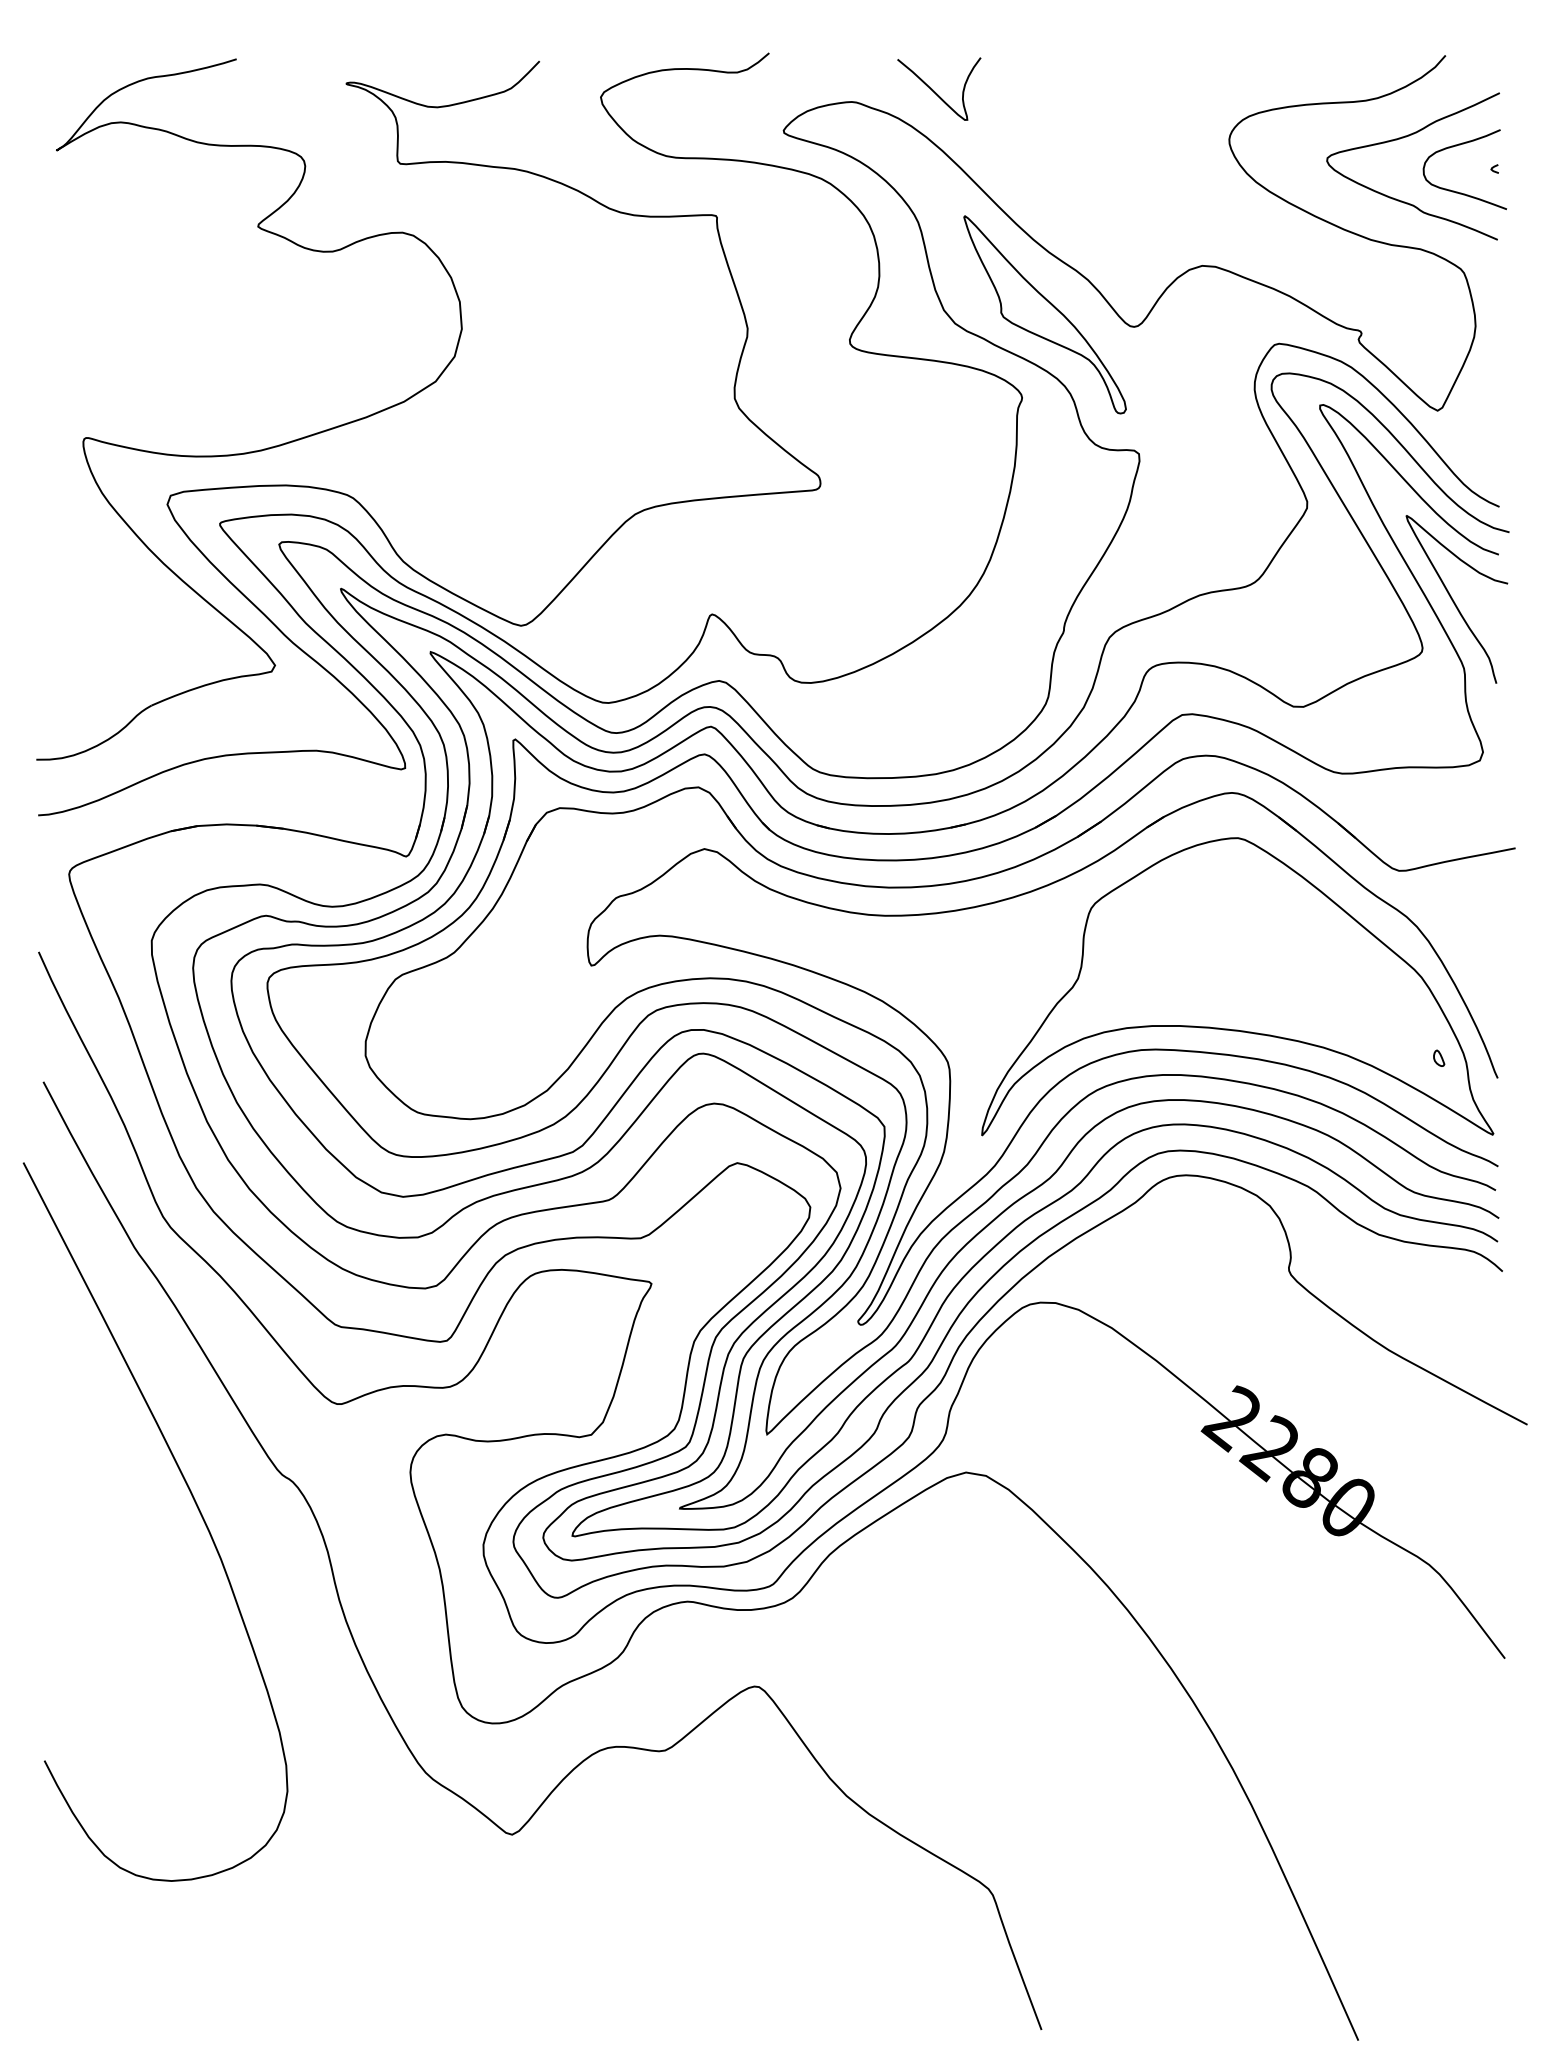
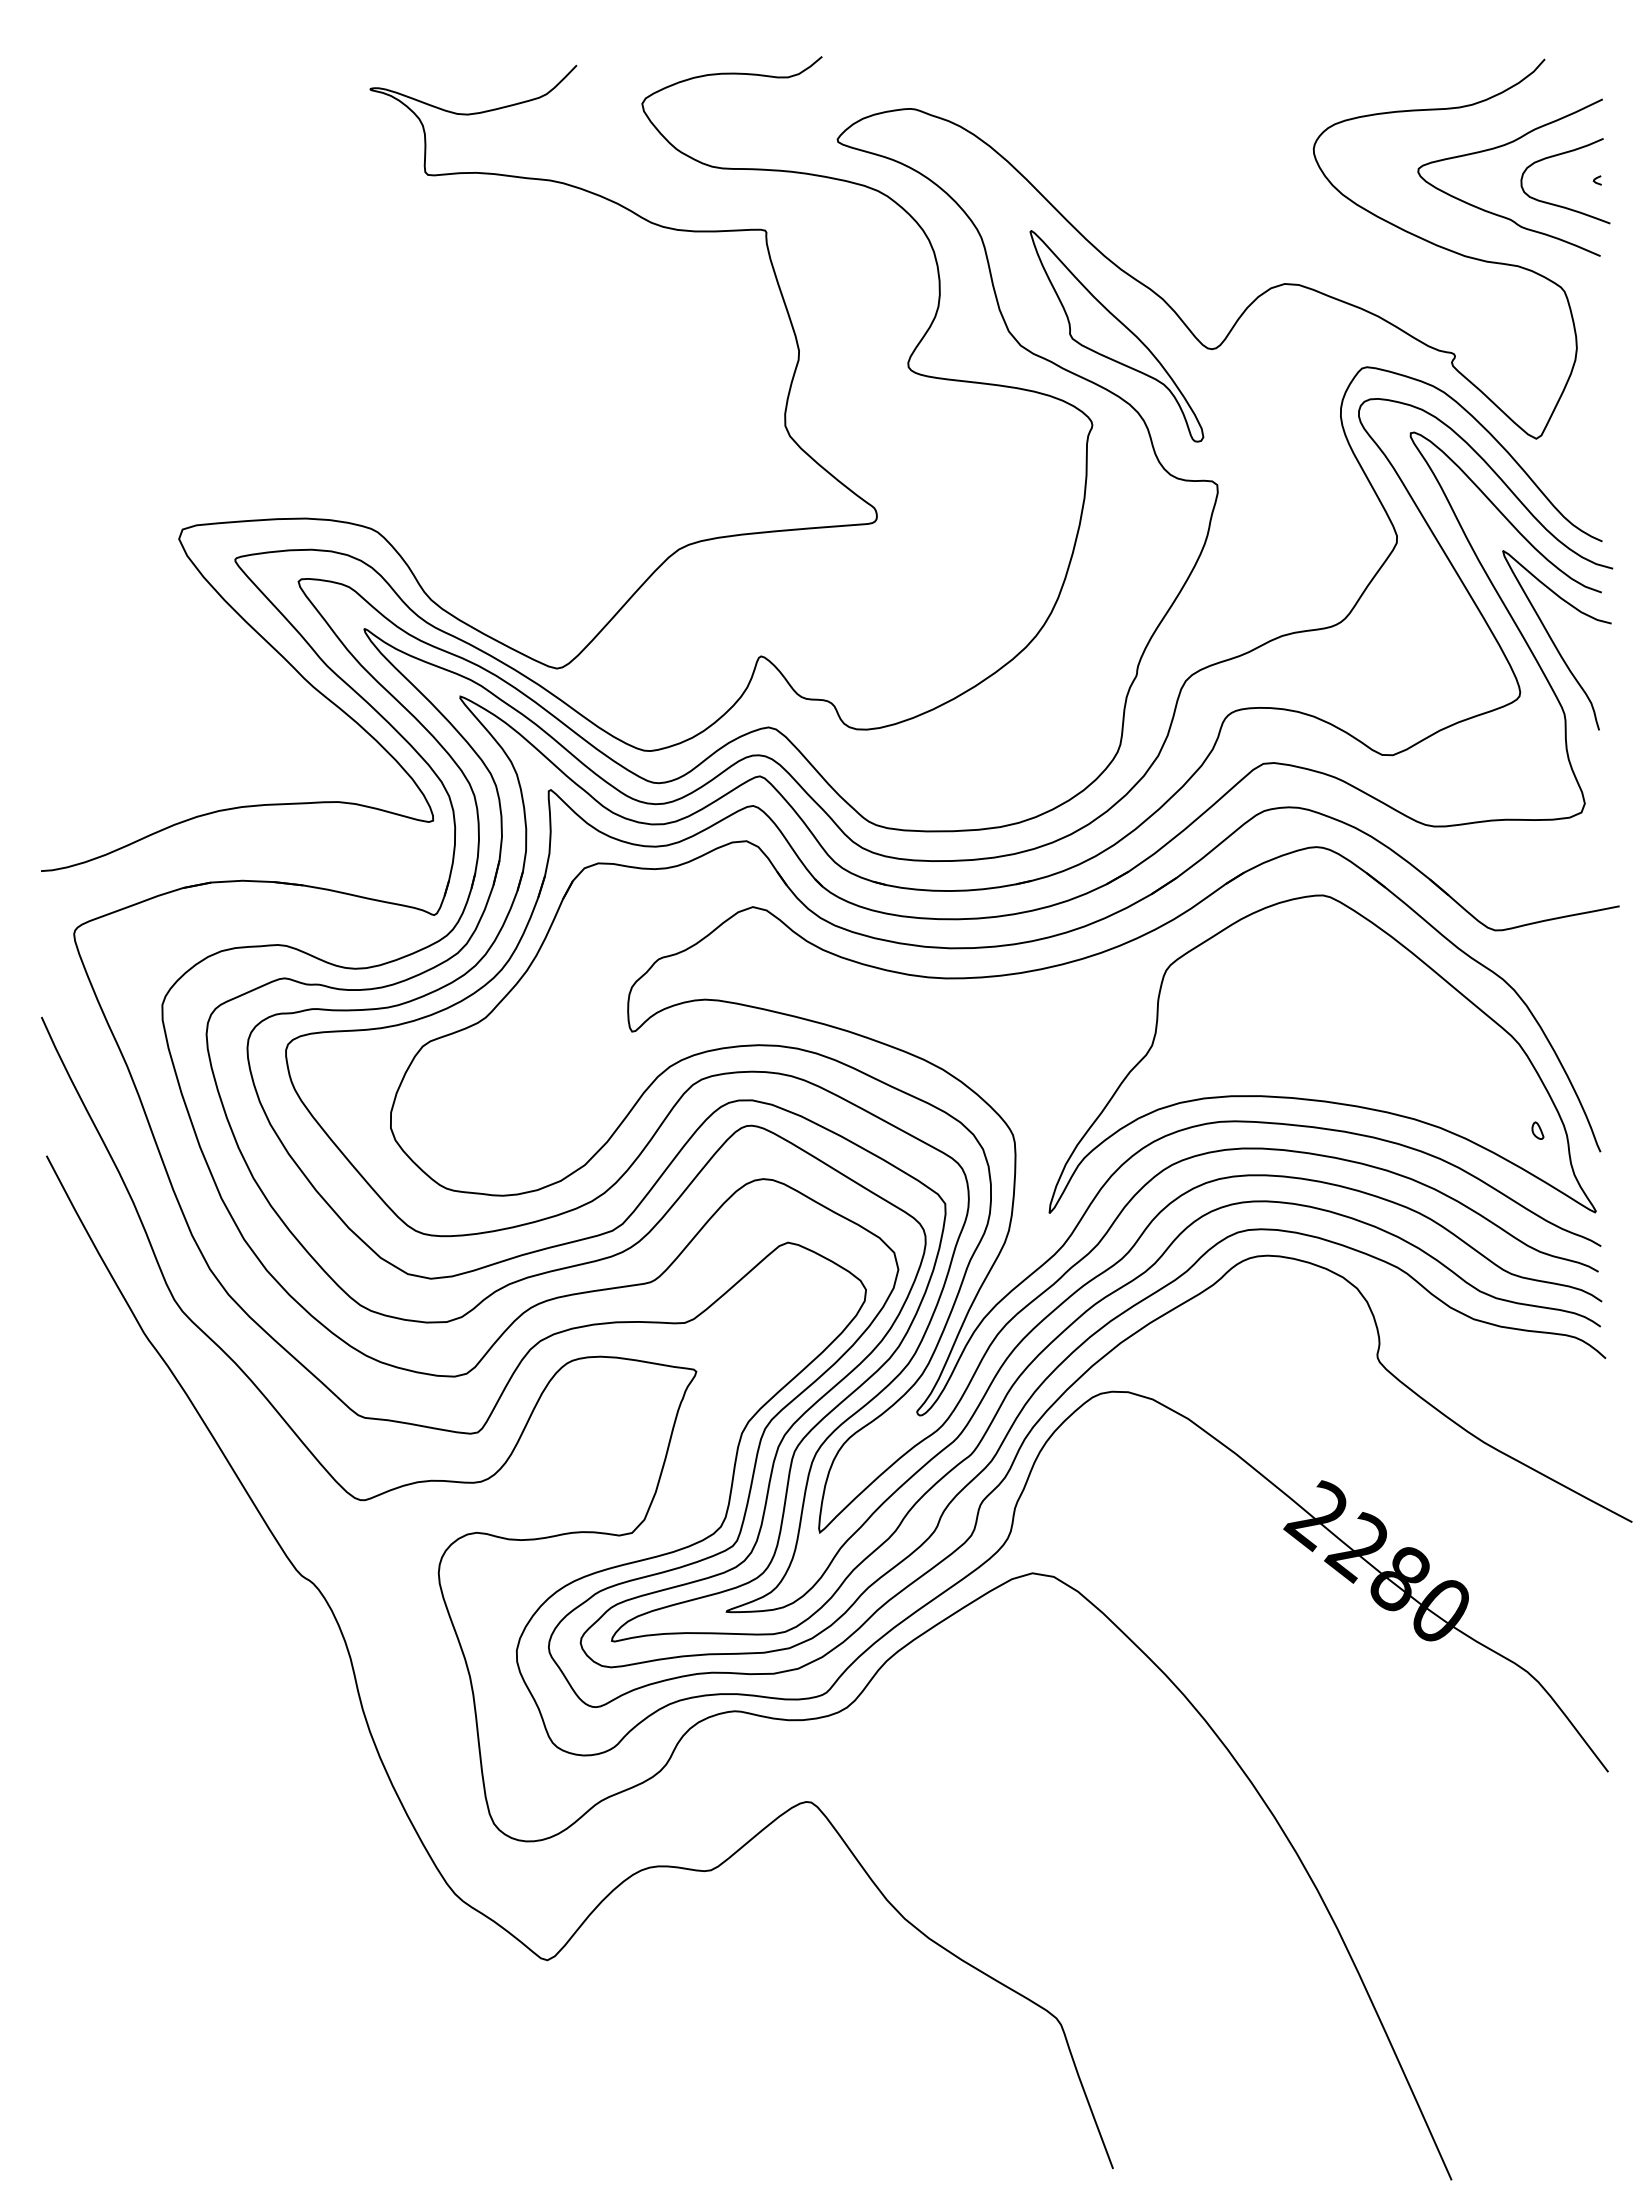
curve: (935, 91) -> (999, 97), removed
part: (258, 449) -> (276, 480), removed
curve: (194, 1503) -> (208, 1606), removed

